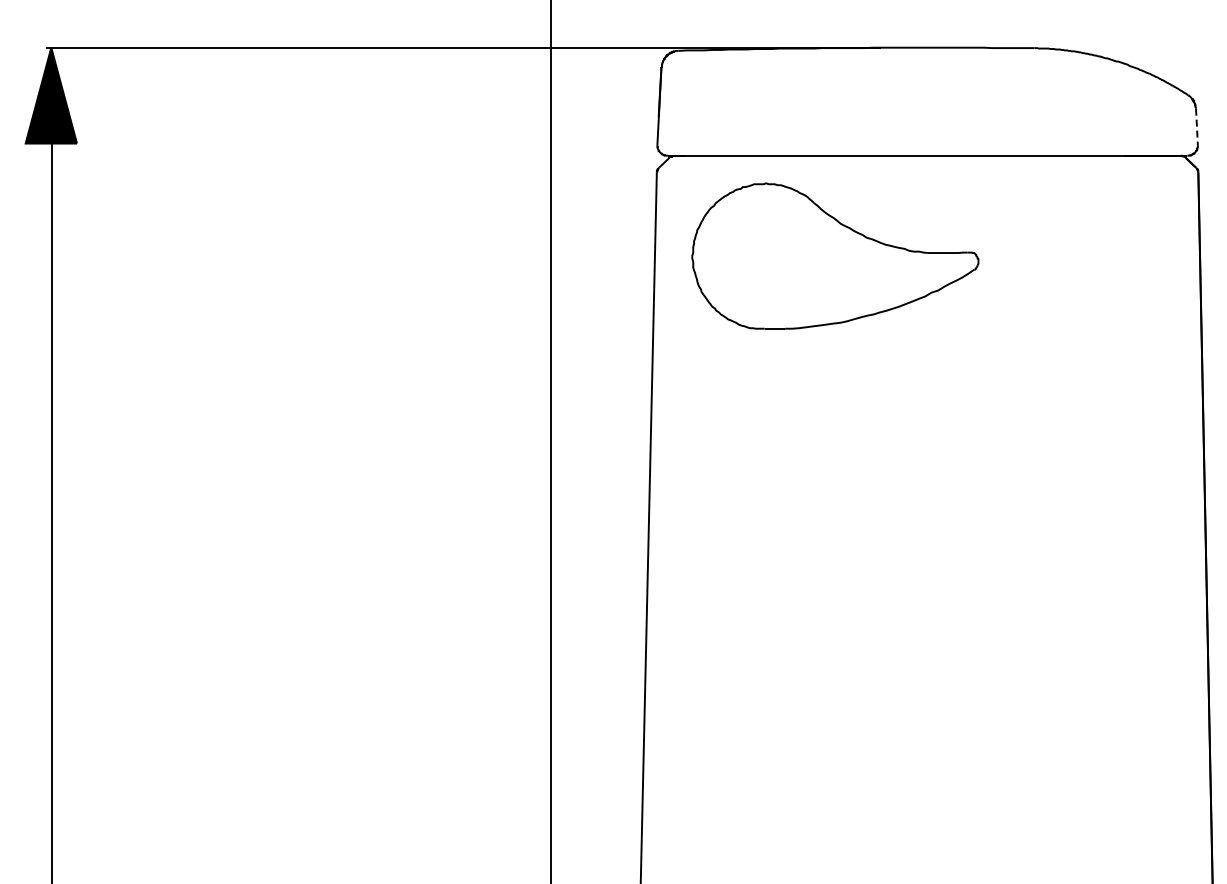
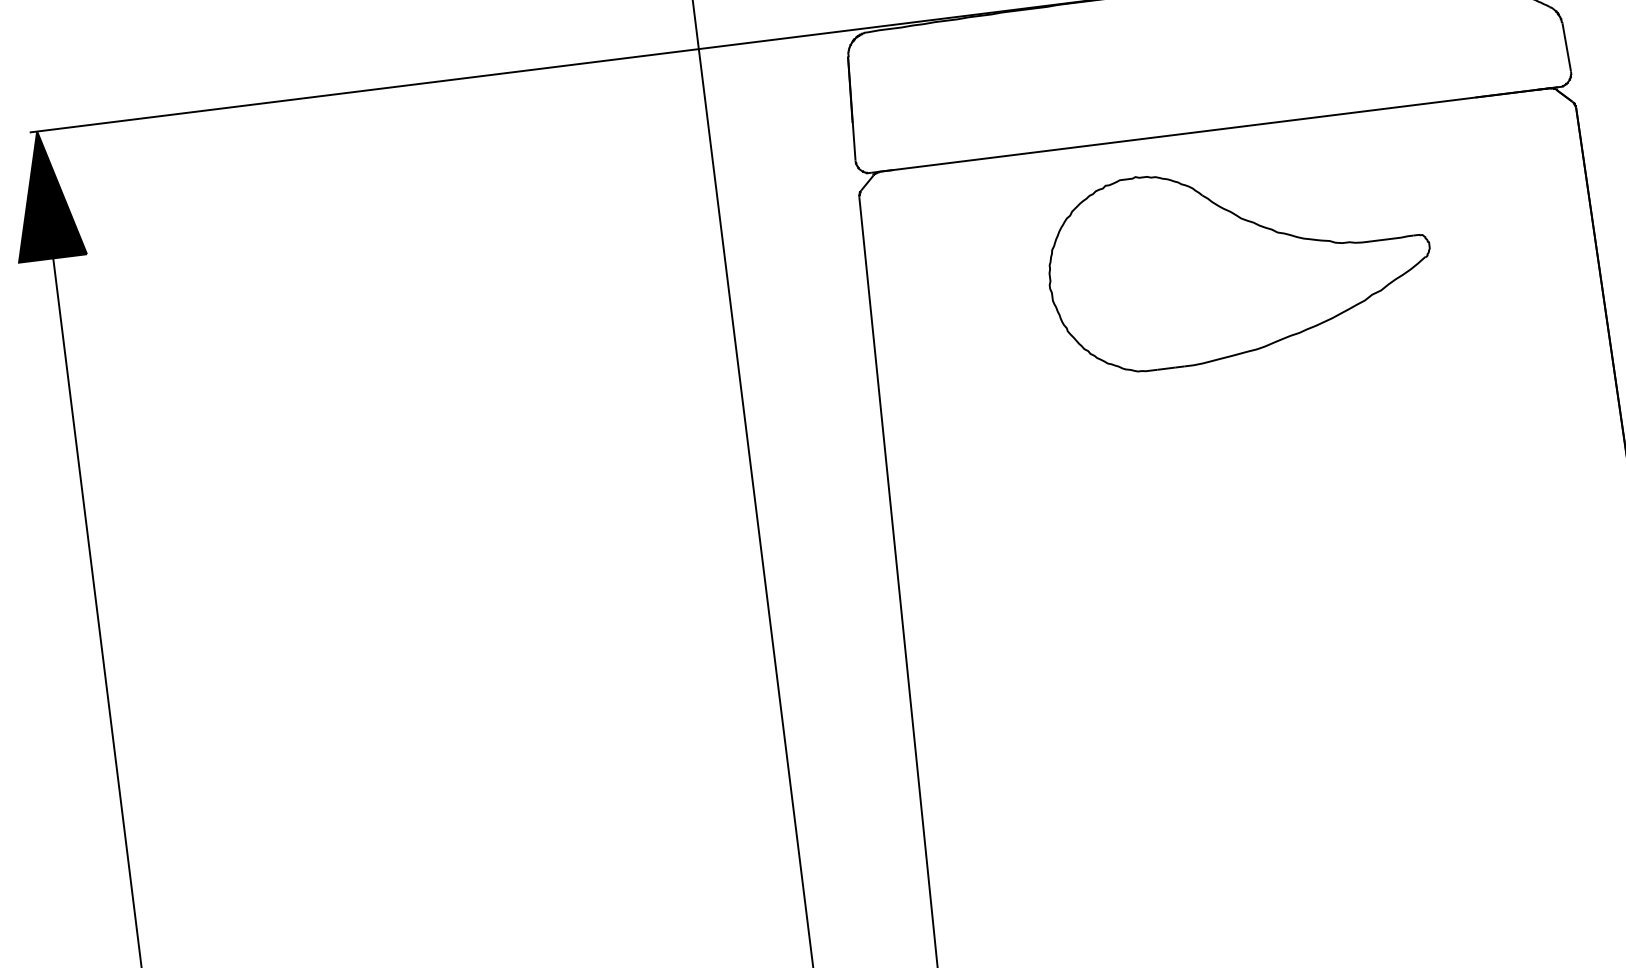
line: (1196, 127) -> (1566, 48), dashed -> solid
part: (835, 255) -> (1239, 261), moved

